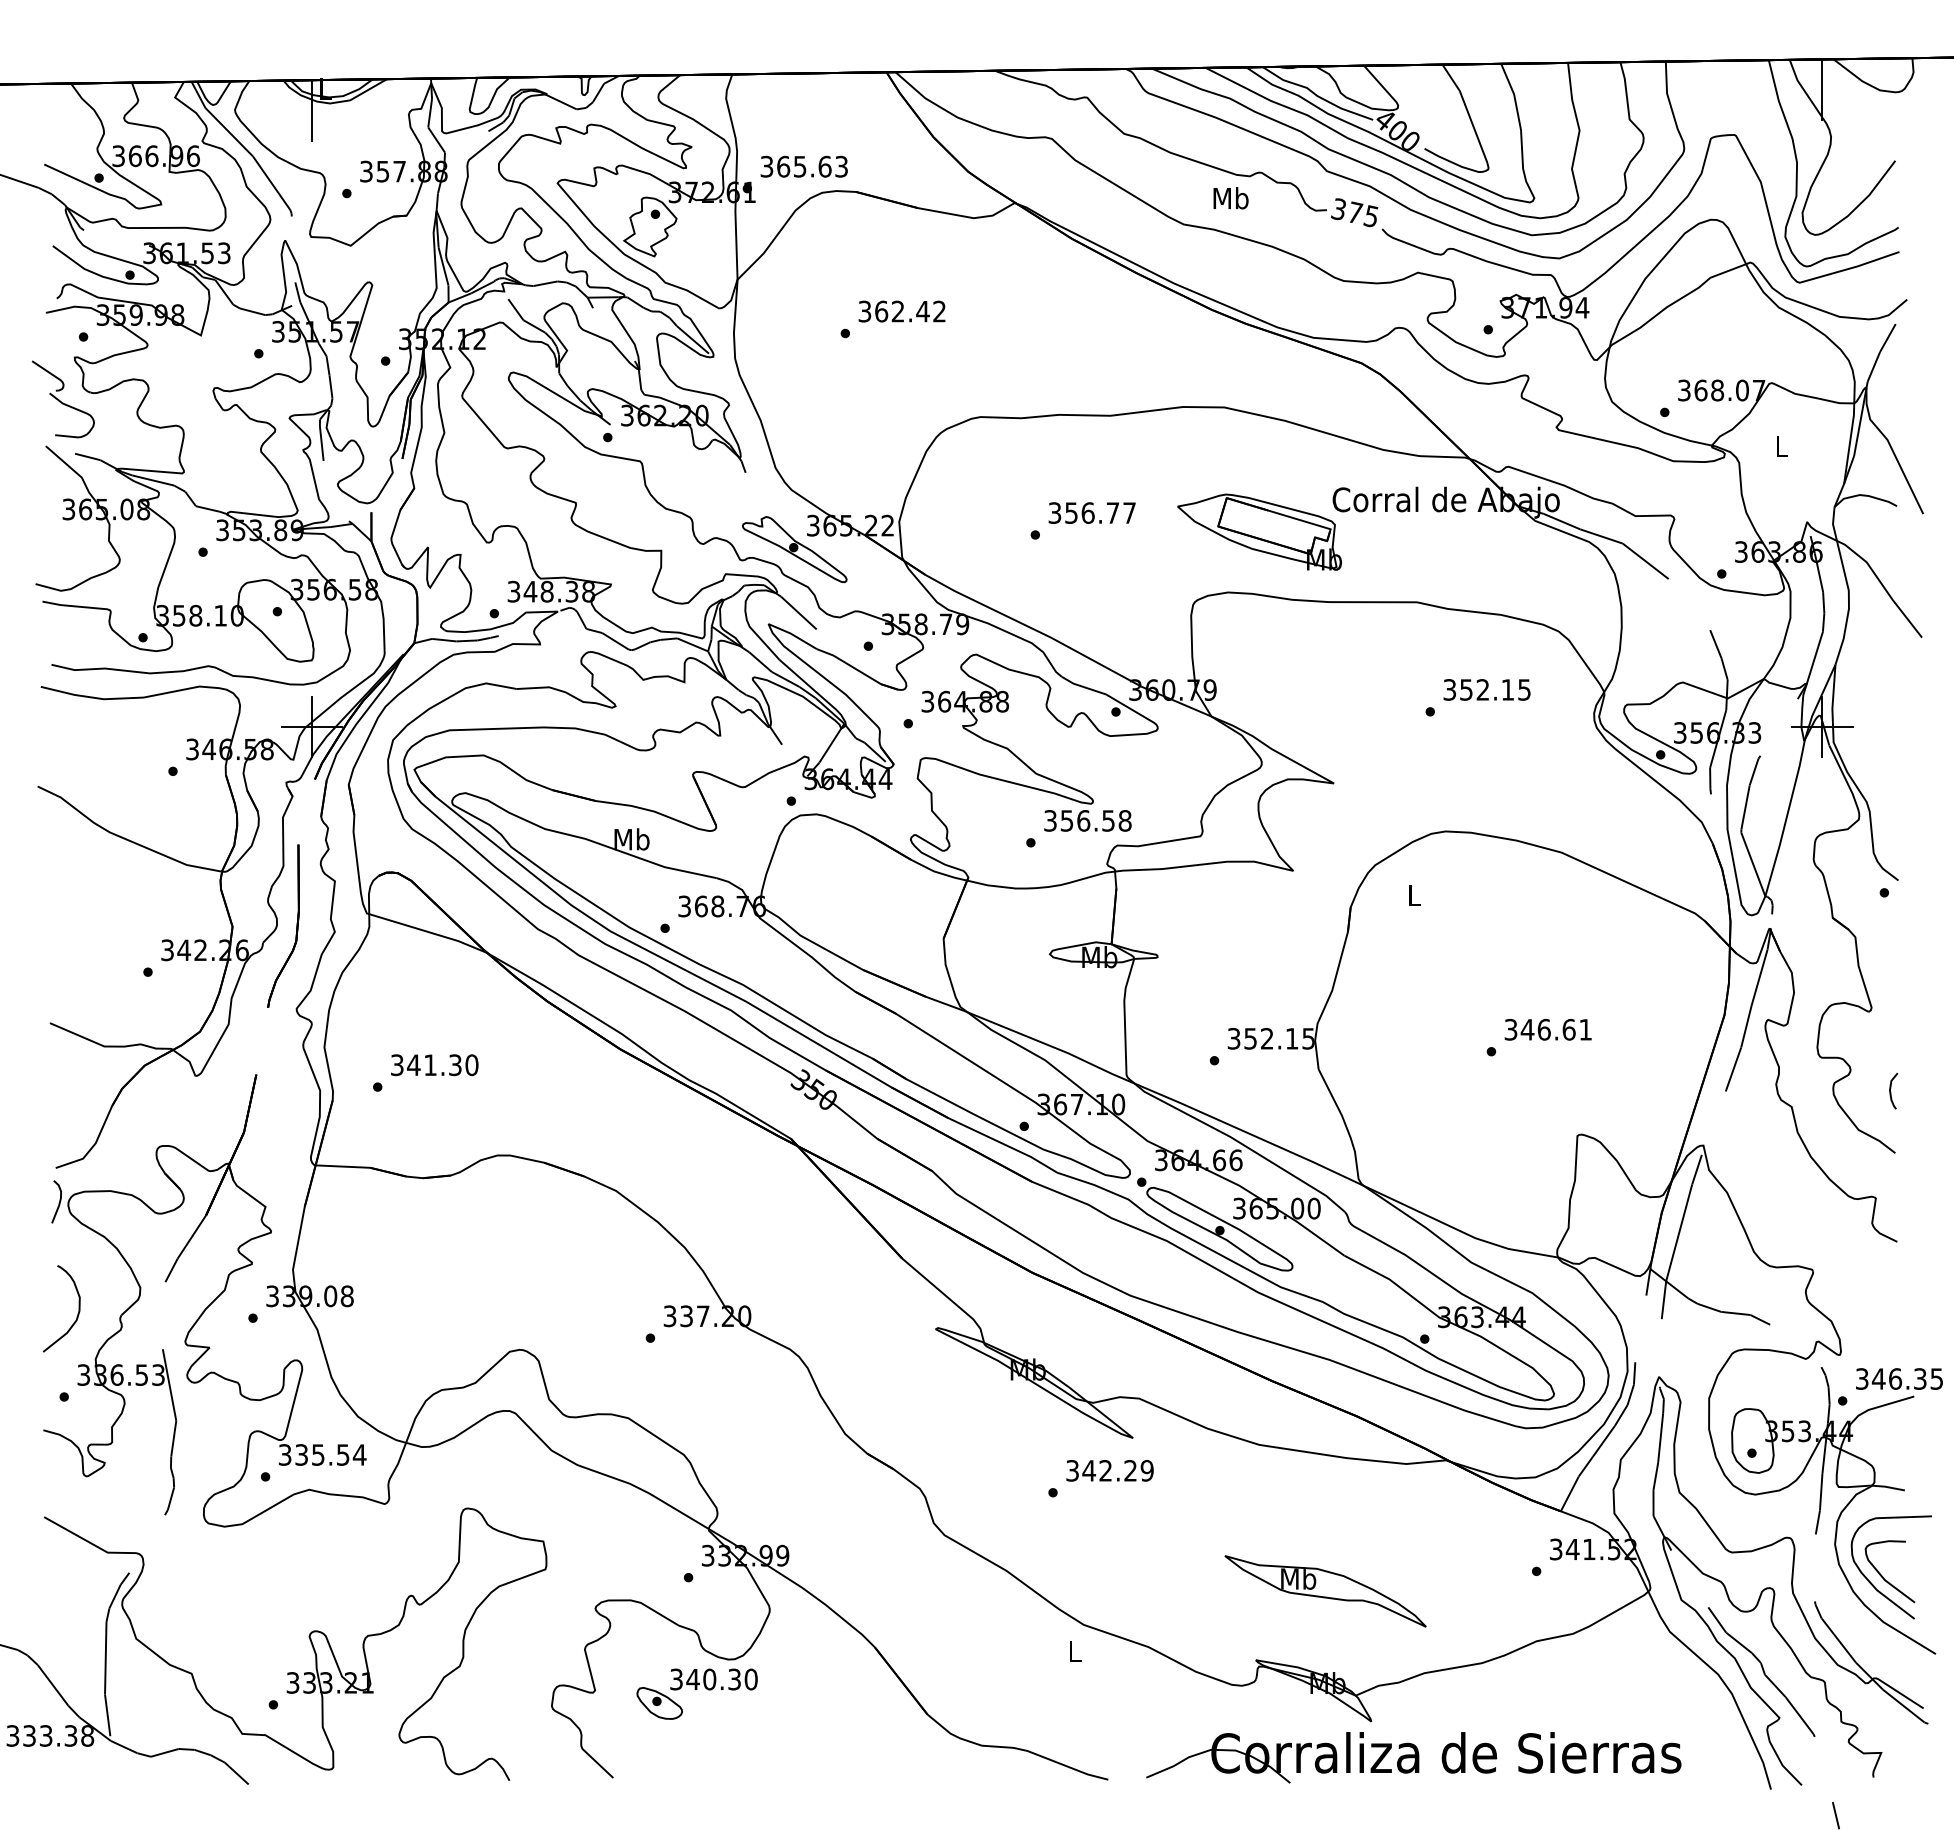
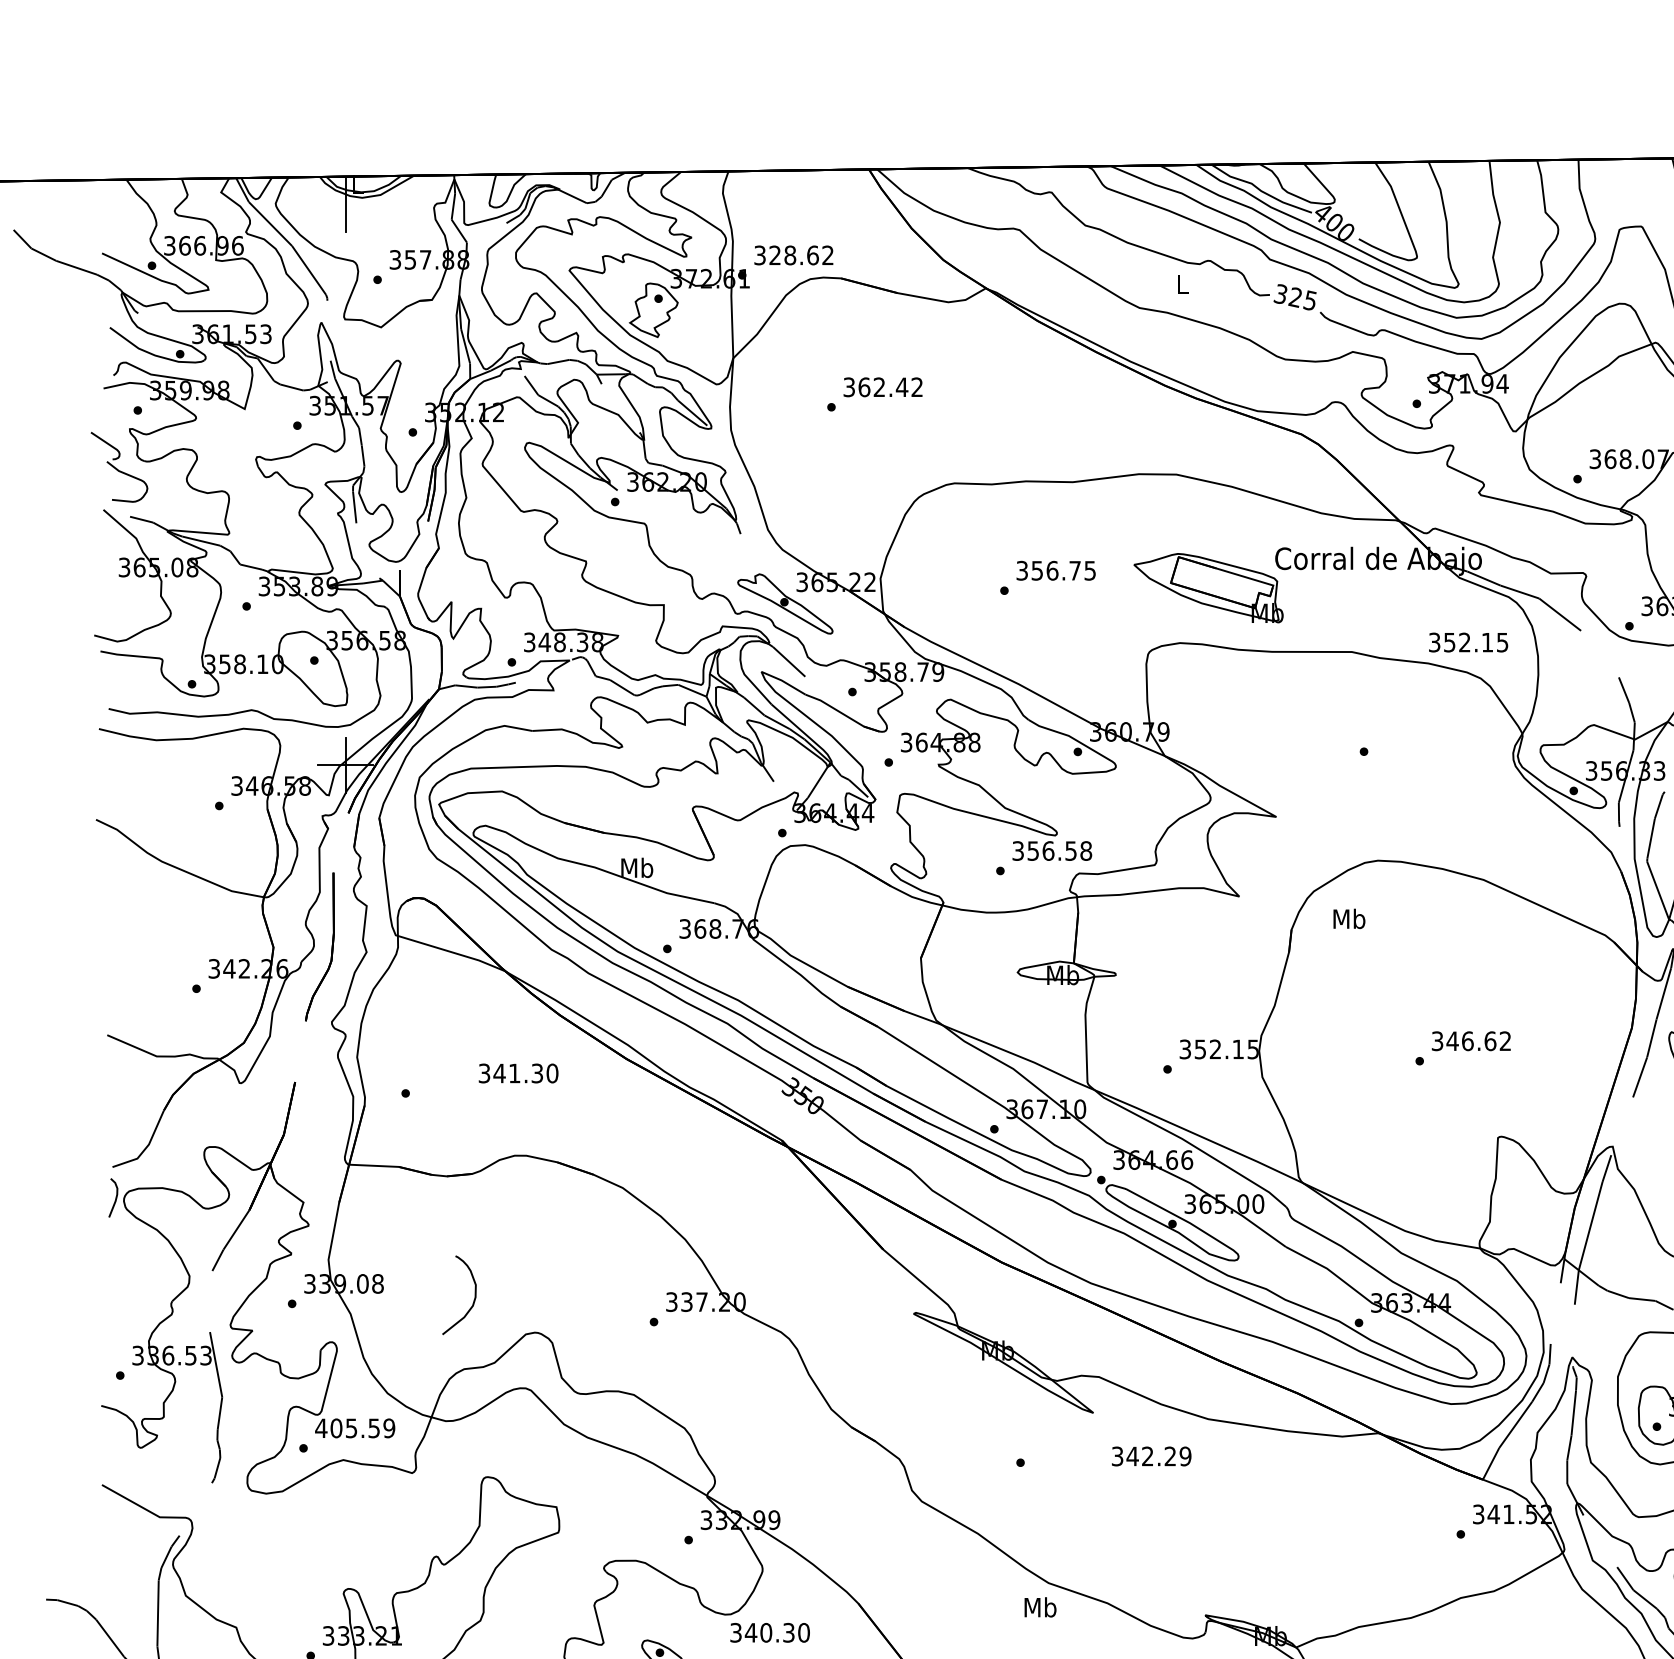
text: (812, 166) -> (801, 255), 365.63 -> 328.62
text: (1230, 198) -> (1182, 284), Mb -> L
text: (1355, 212) -> (1295, 297), 375 -> 325
text: (1129, 512) -> (1090, 570), 356.77 -> 356.75
text: (1486, 689) -> (1468, 642), moved
text: (1413, 895) -> (1348, 918), L -> Mb
text: (1585, 1029) -> (1505, 1040), 346.61 -> 346.62
text: (434, 1065) -> (518, 1073), moved
curve: (77, 1313) -> (473, 1299), moved
text: (322, 1454) -> (355, 1427), 335.54 -> 405.59
text: (1109, 1470) -> (1151, 1456), moved
part: (1325, 1591) -> (1268, 1552), removed
text: (1074, 1651) -> (1040, 1607), L -> Mb
text: (713, 1679) -> (769, 1632), moved

